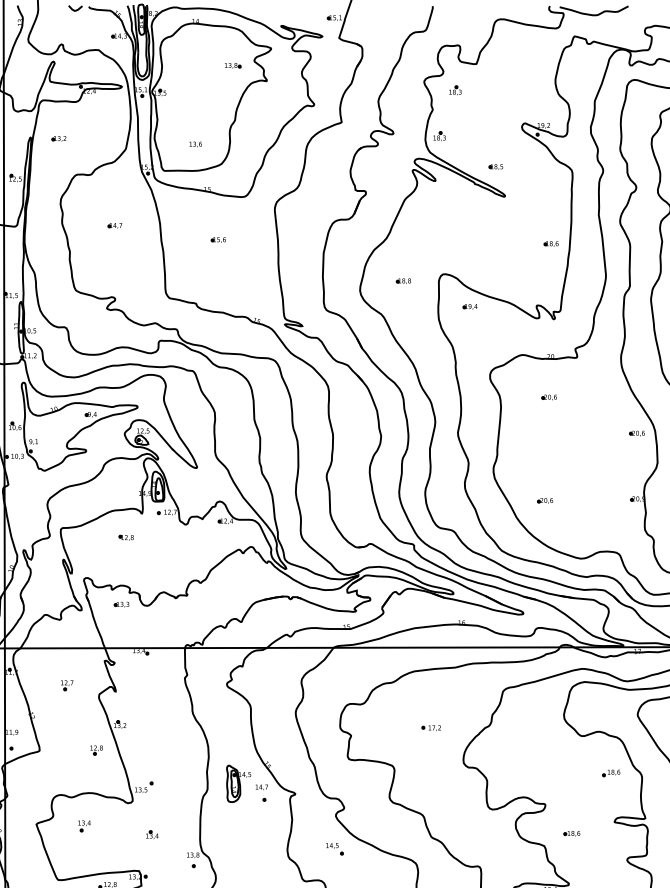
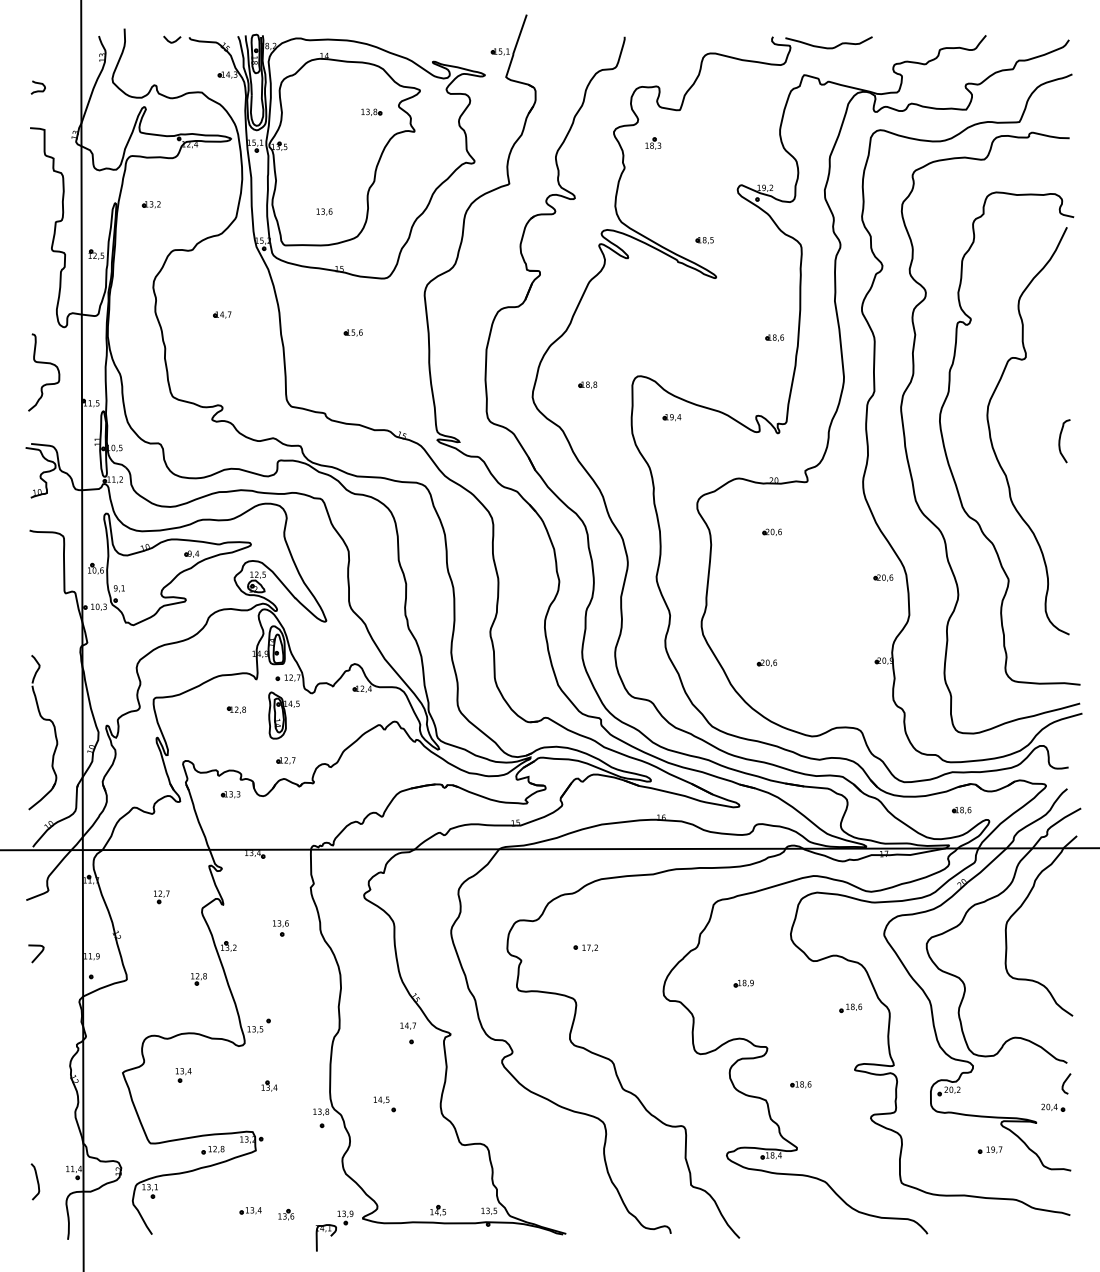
part: (439, 136) -> (633, 201), removed
part: (164, 577) -> (285, 760), added
part: (160, 710) -> (280, 928), added
part: (431, 727) -> (585, 947), moved
part: (526, 753) -> (743, 983), added
part: (238, 783) -> (283, 715), moved
part: (334, 849) -> (384, 1104), moved

